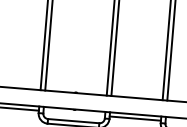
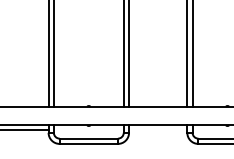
line: (135, 119) -> (158, 130), removed

